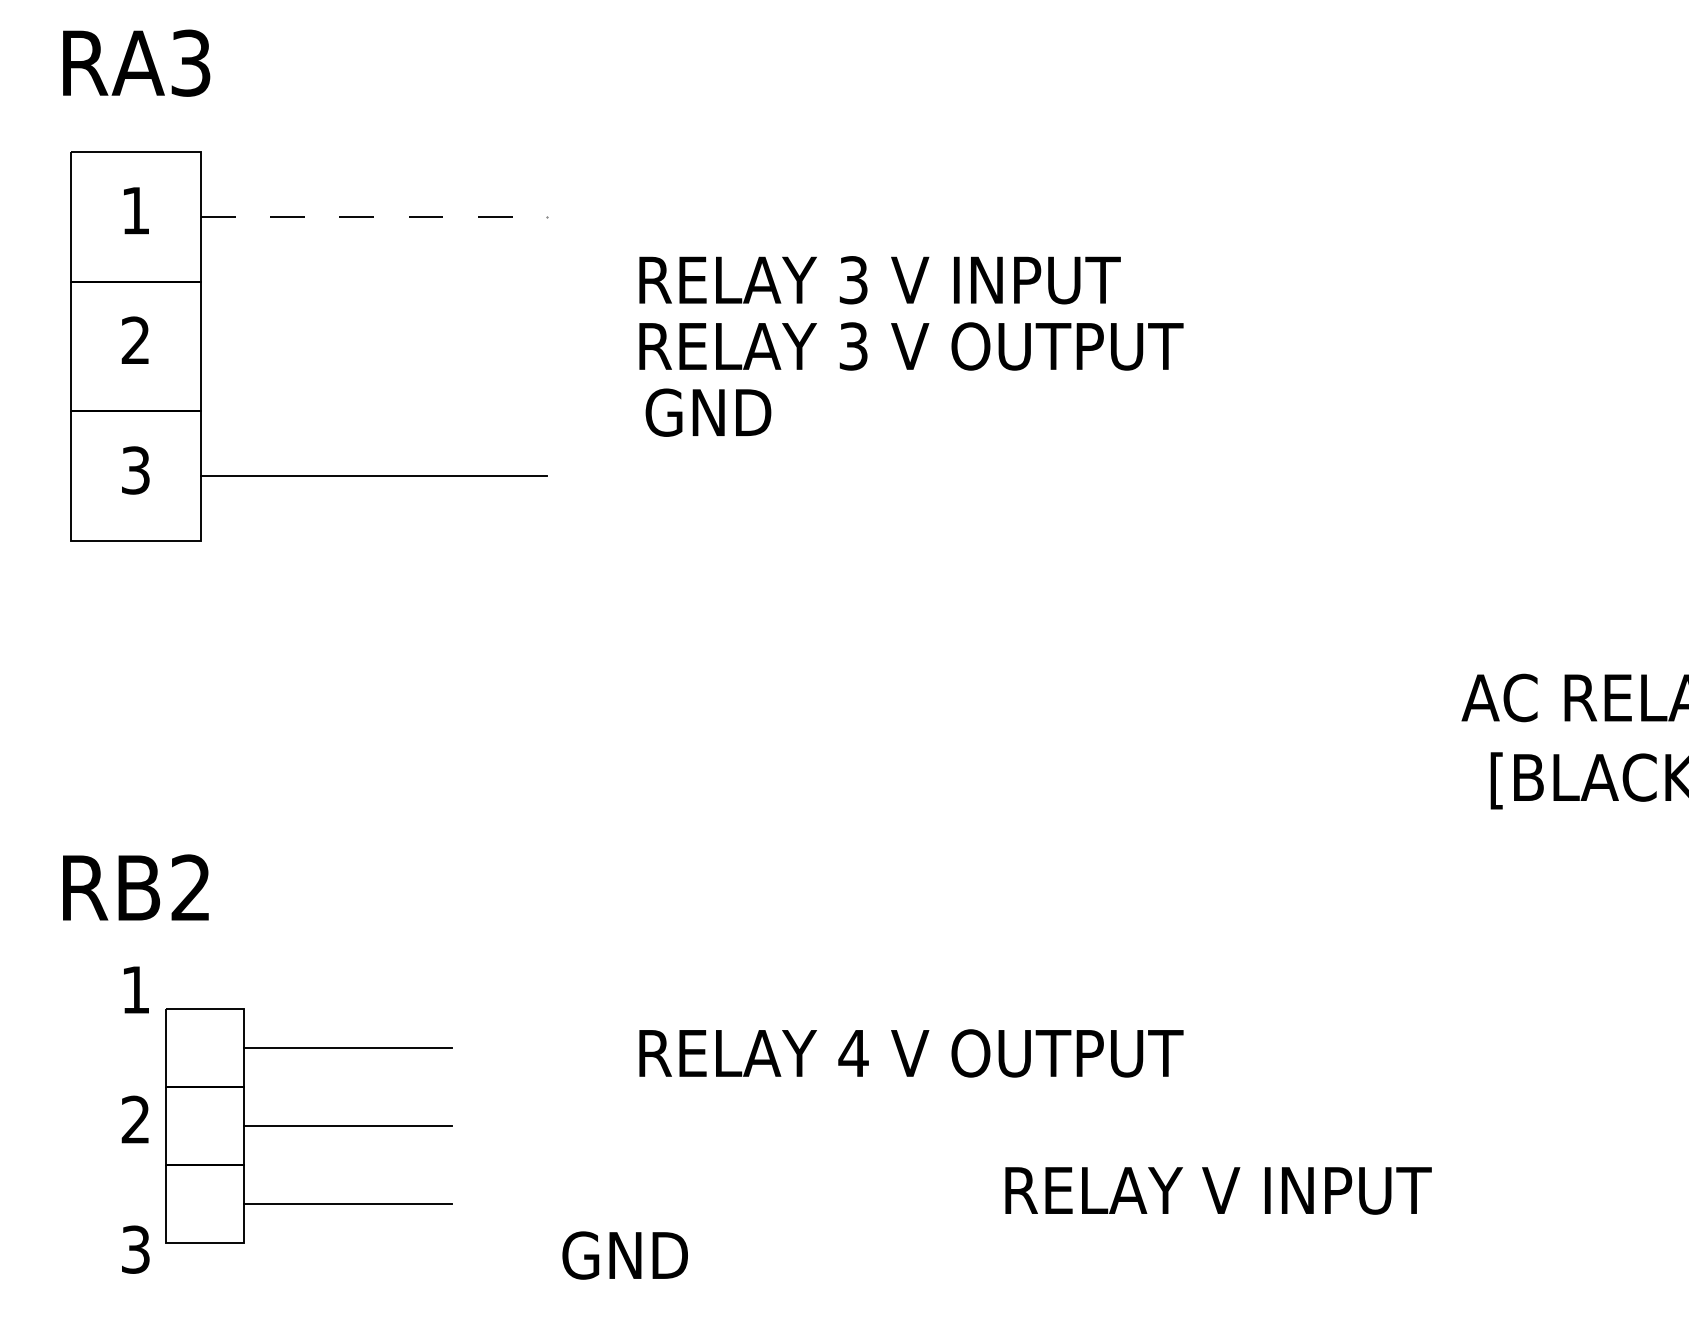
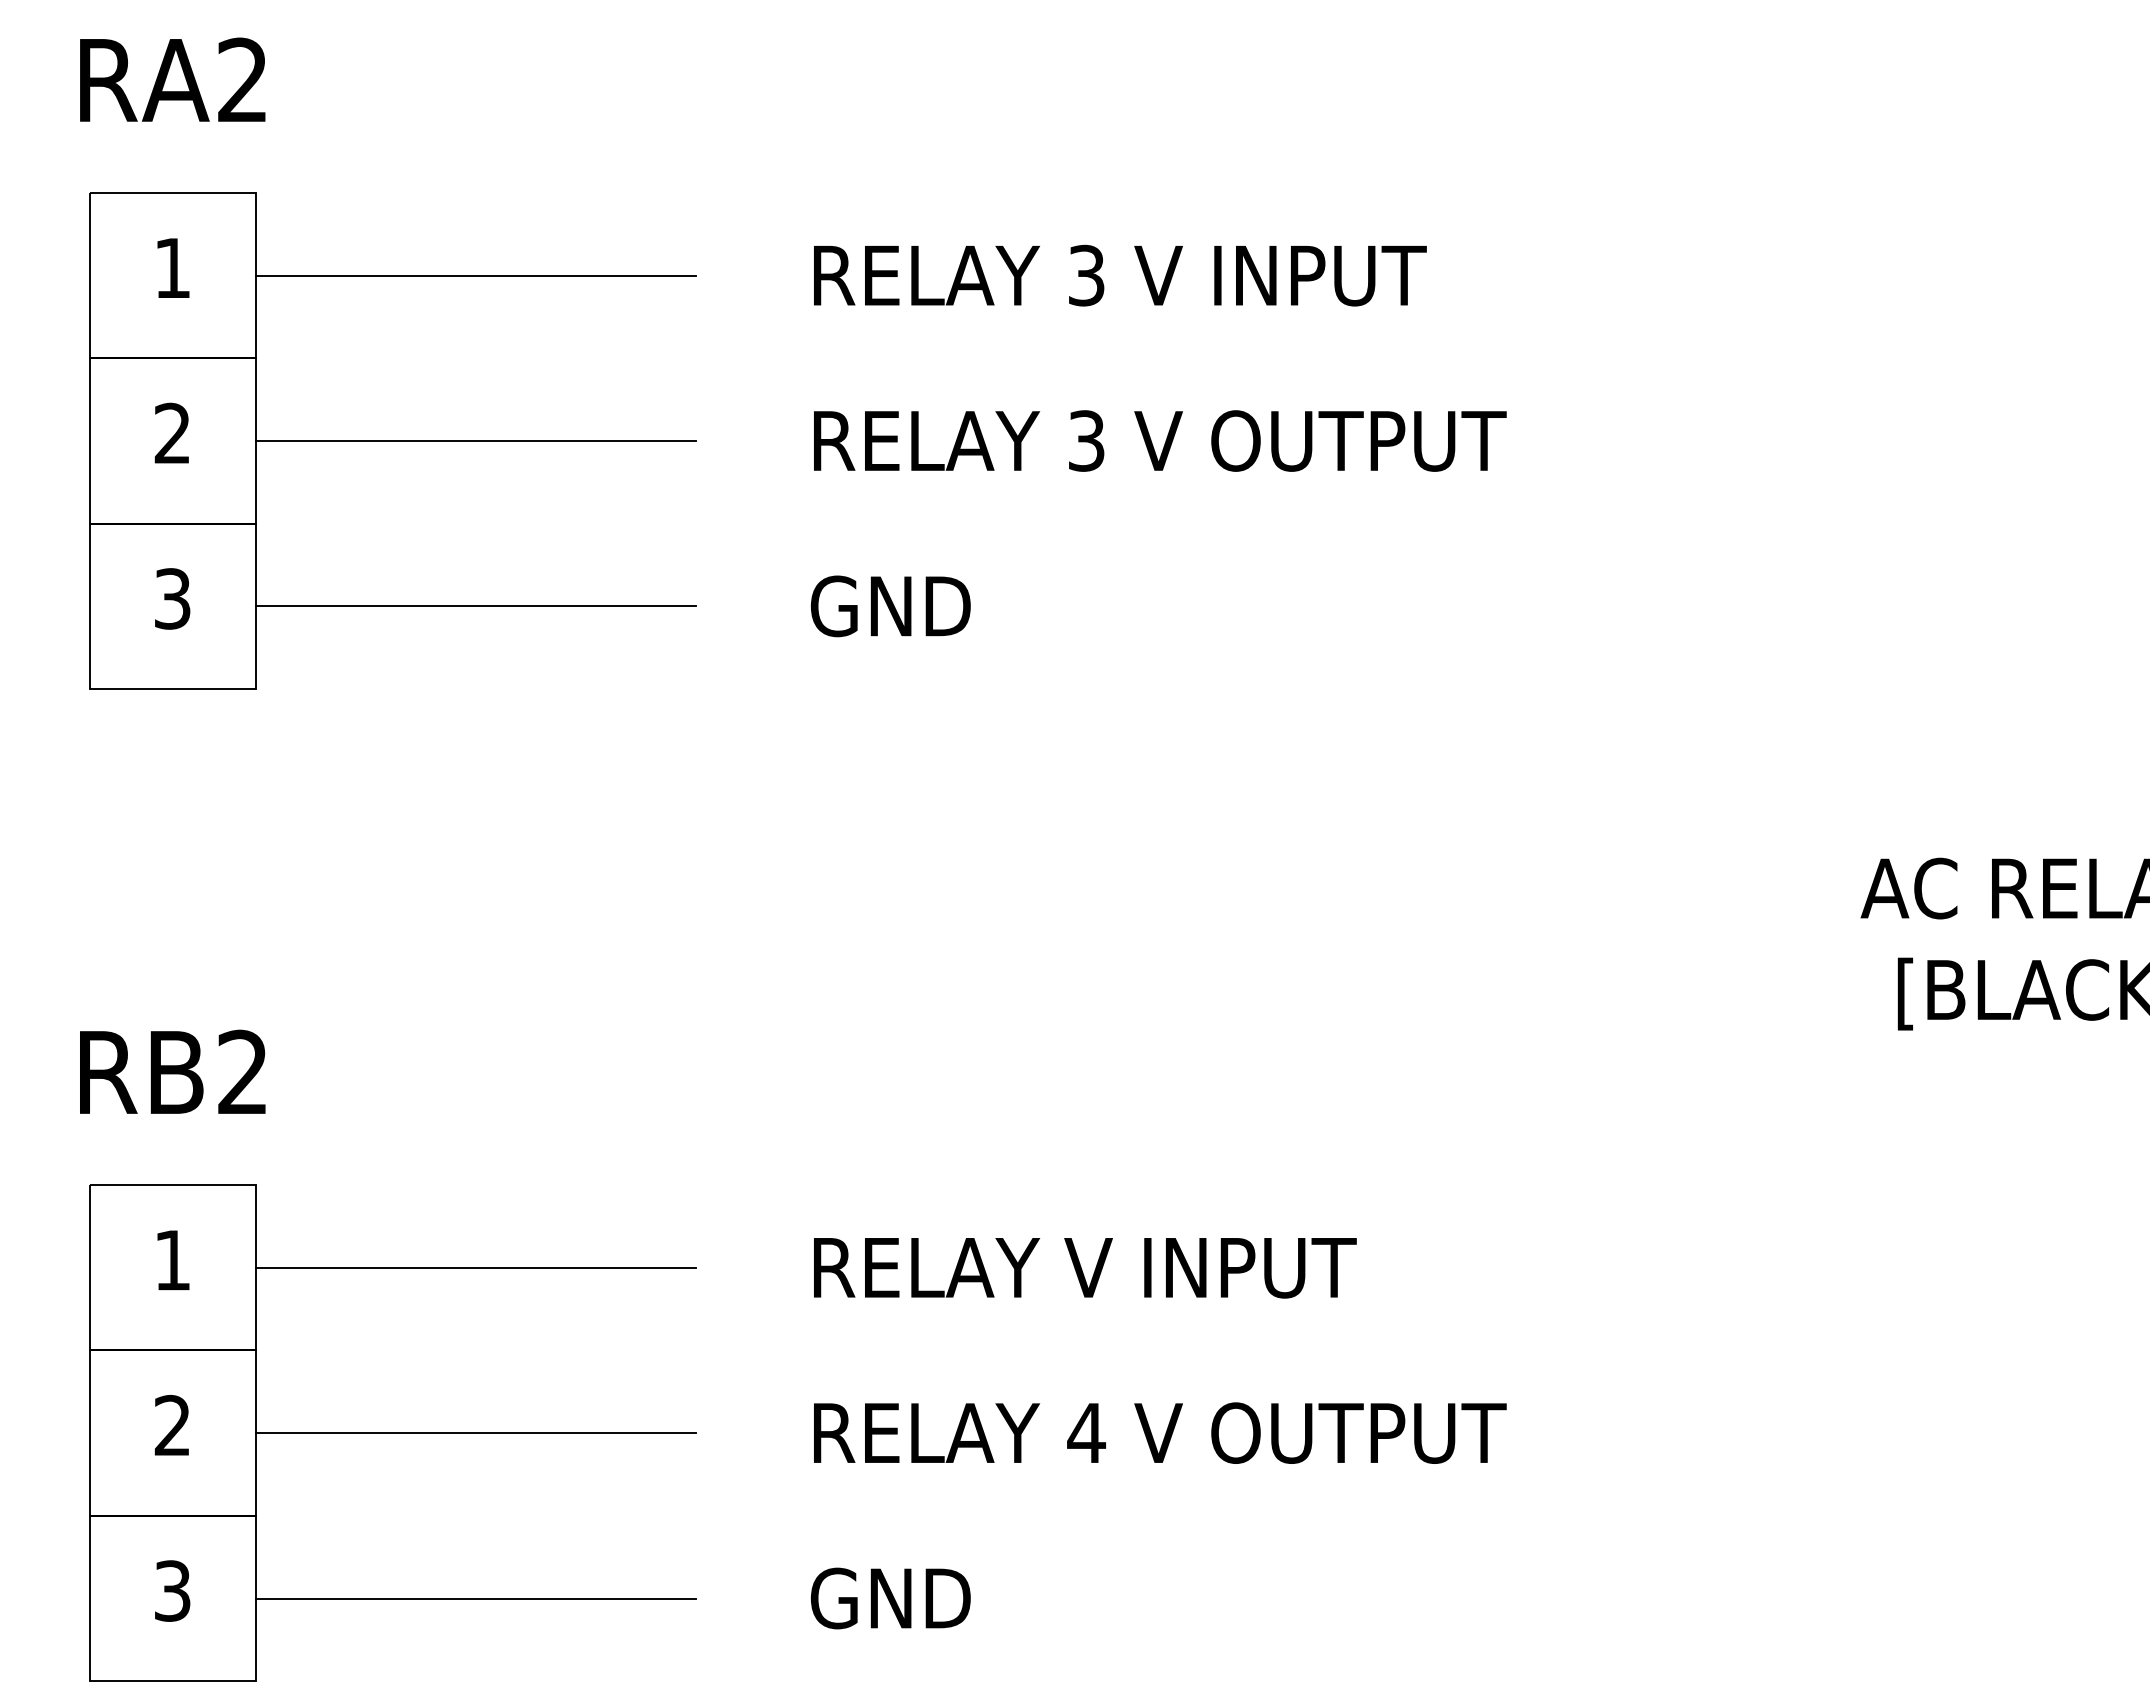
text: (190, 63) -> (242, 80), RA3 -> RA2
line: (374, 216) -> (476, 275), dashed -> solid
text: (880, 280) -> (1120, 275), moved
line: (373, 346) -> (475, 441), added
text: (708, 412) -> (890, 606), moved
text: (135, 887) -> (172, 1071), moved
text: (911, 1052) -> (1160, 1432), moved
part: (308, 1125) -> (392, 1432), size x1.67
text: (1218, 1191) -> (1085, 1268), moved
text: (624, 1255) -> (890, 1598), moved

